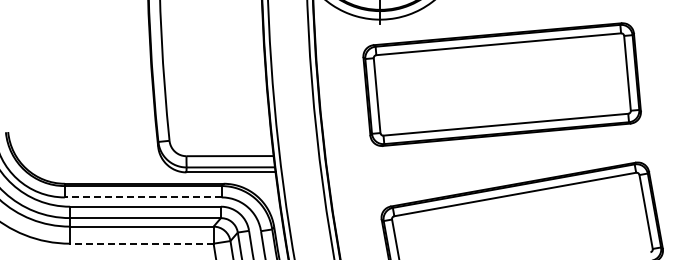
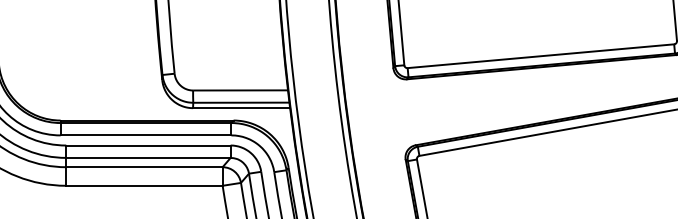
line: (142, 197) -> (145, 135), dashed -> solid
line: (141, 243) -> (144, 185), dashed -> solid

